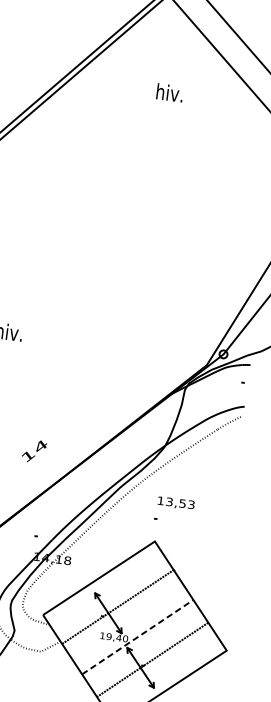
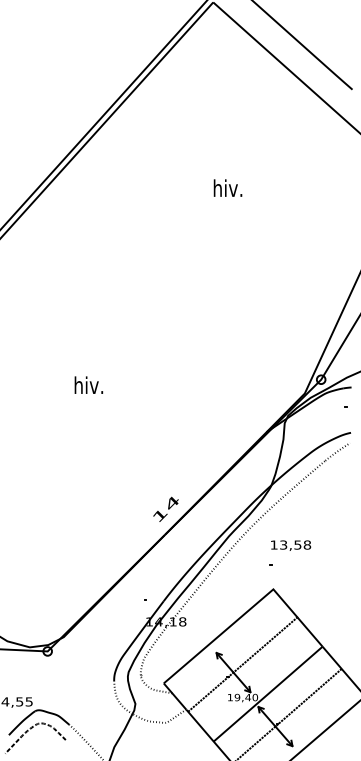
text: (169, 92) -> (227, 187), moved
text: (34, 450) -> (165, 508), moved
text: (191, 504) -> (307, 544), 13,53 -> 13,58
line: (138, 636) -> (268, 693), dashed -> solid

